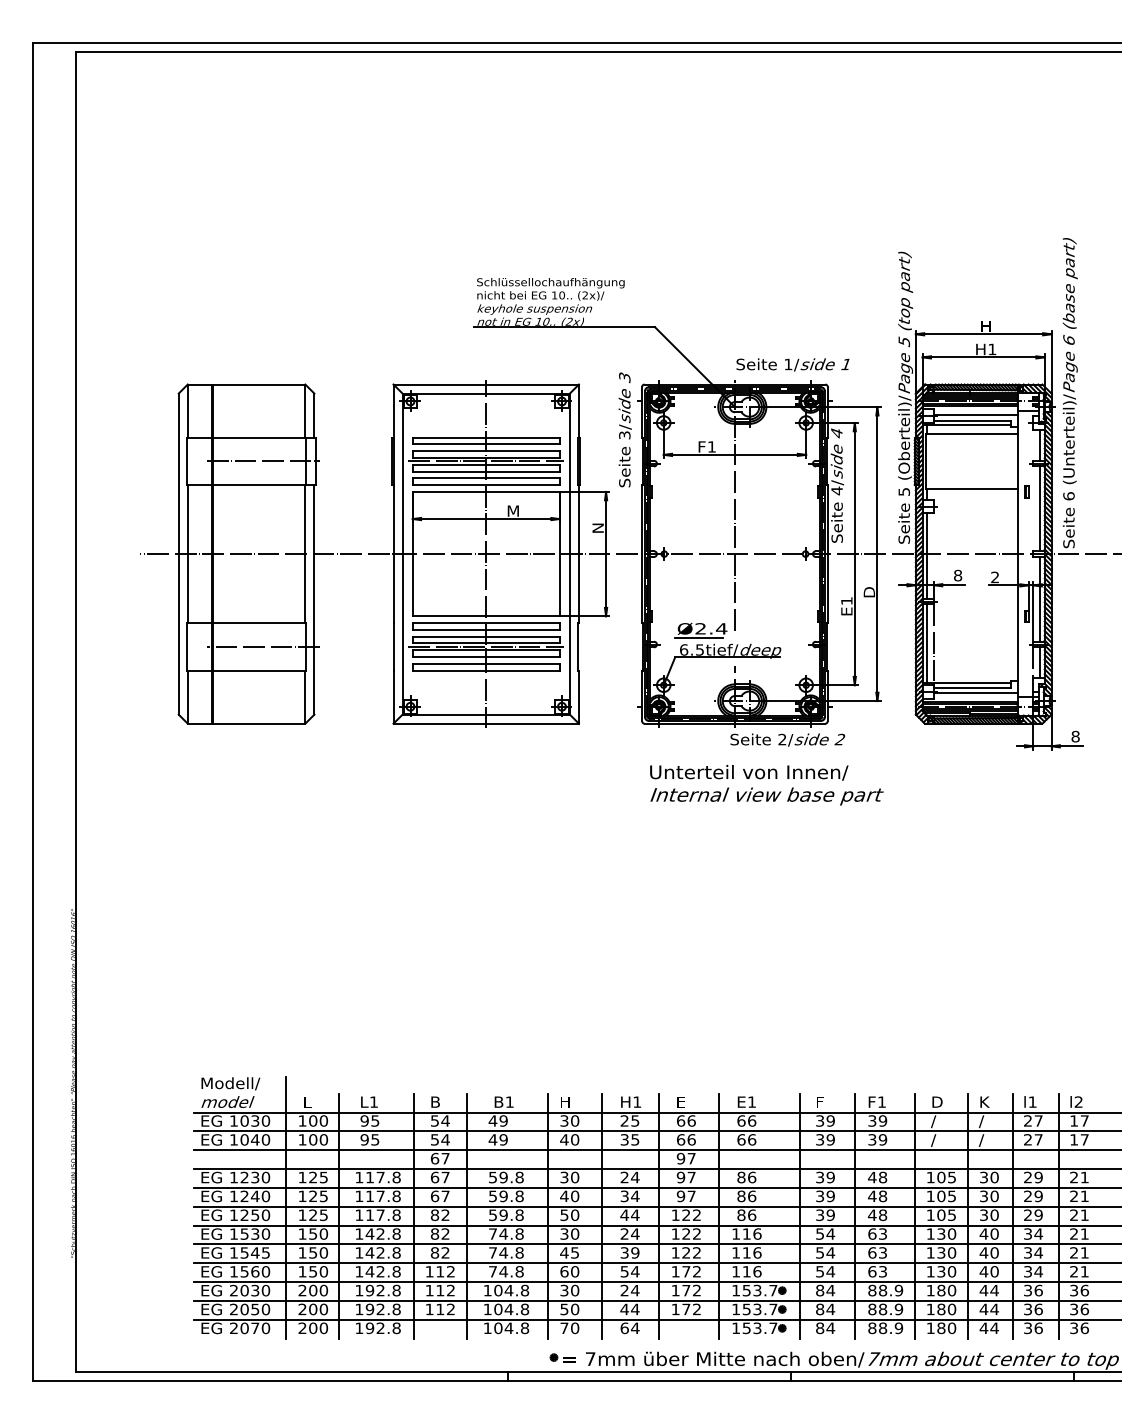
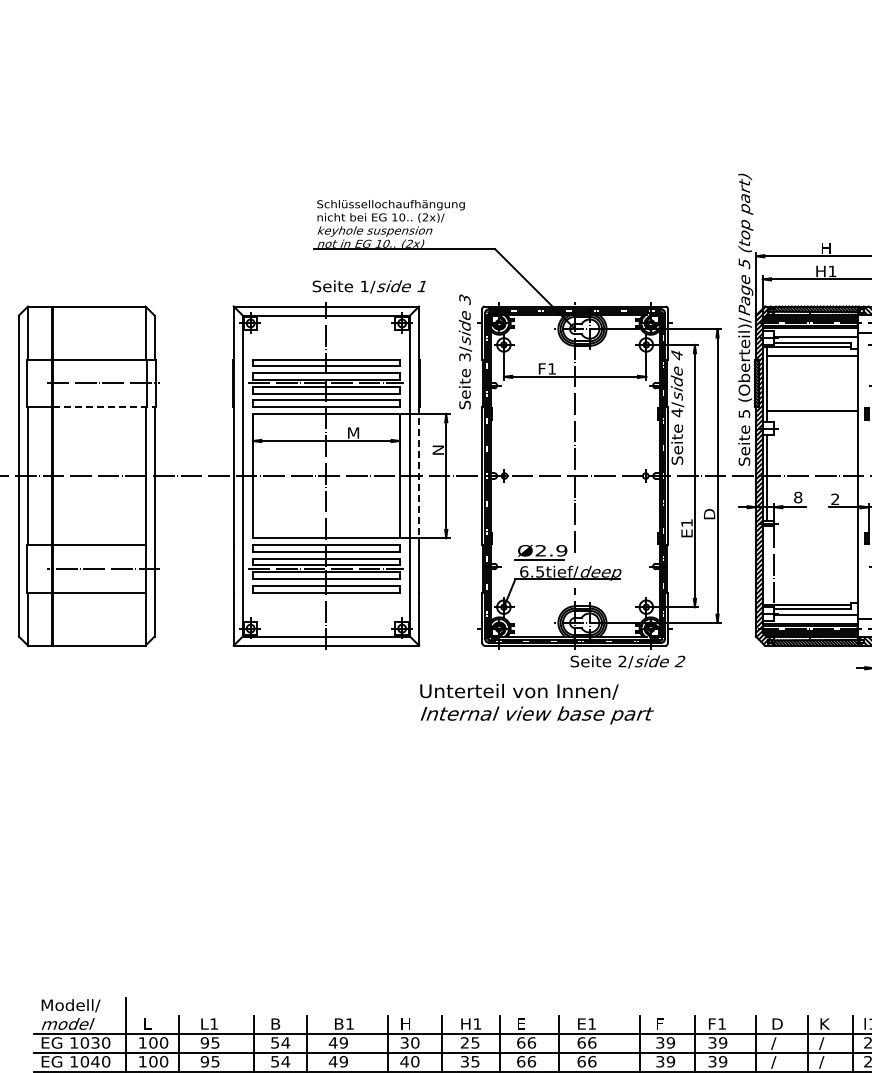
text: (792, 364) -> (368, 286), moved
line: (264, 485) -> (104, 407), solid -> dashed
line: (578, 554) -> (418, 476), solid -> dashed
text: (721, 628) -> (561, 550), Ø2.4 -> Ø2.9
line: (926, 643) -> (766, 565), removed
text: (766, 785) -> (536, 704), moved

